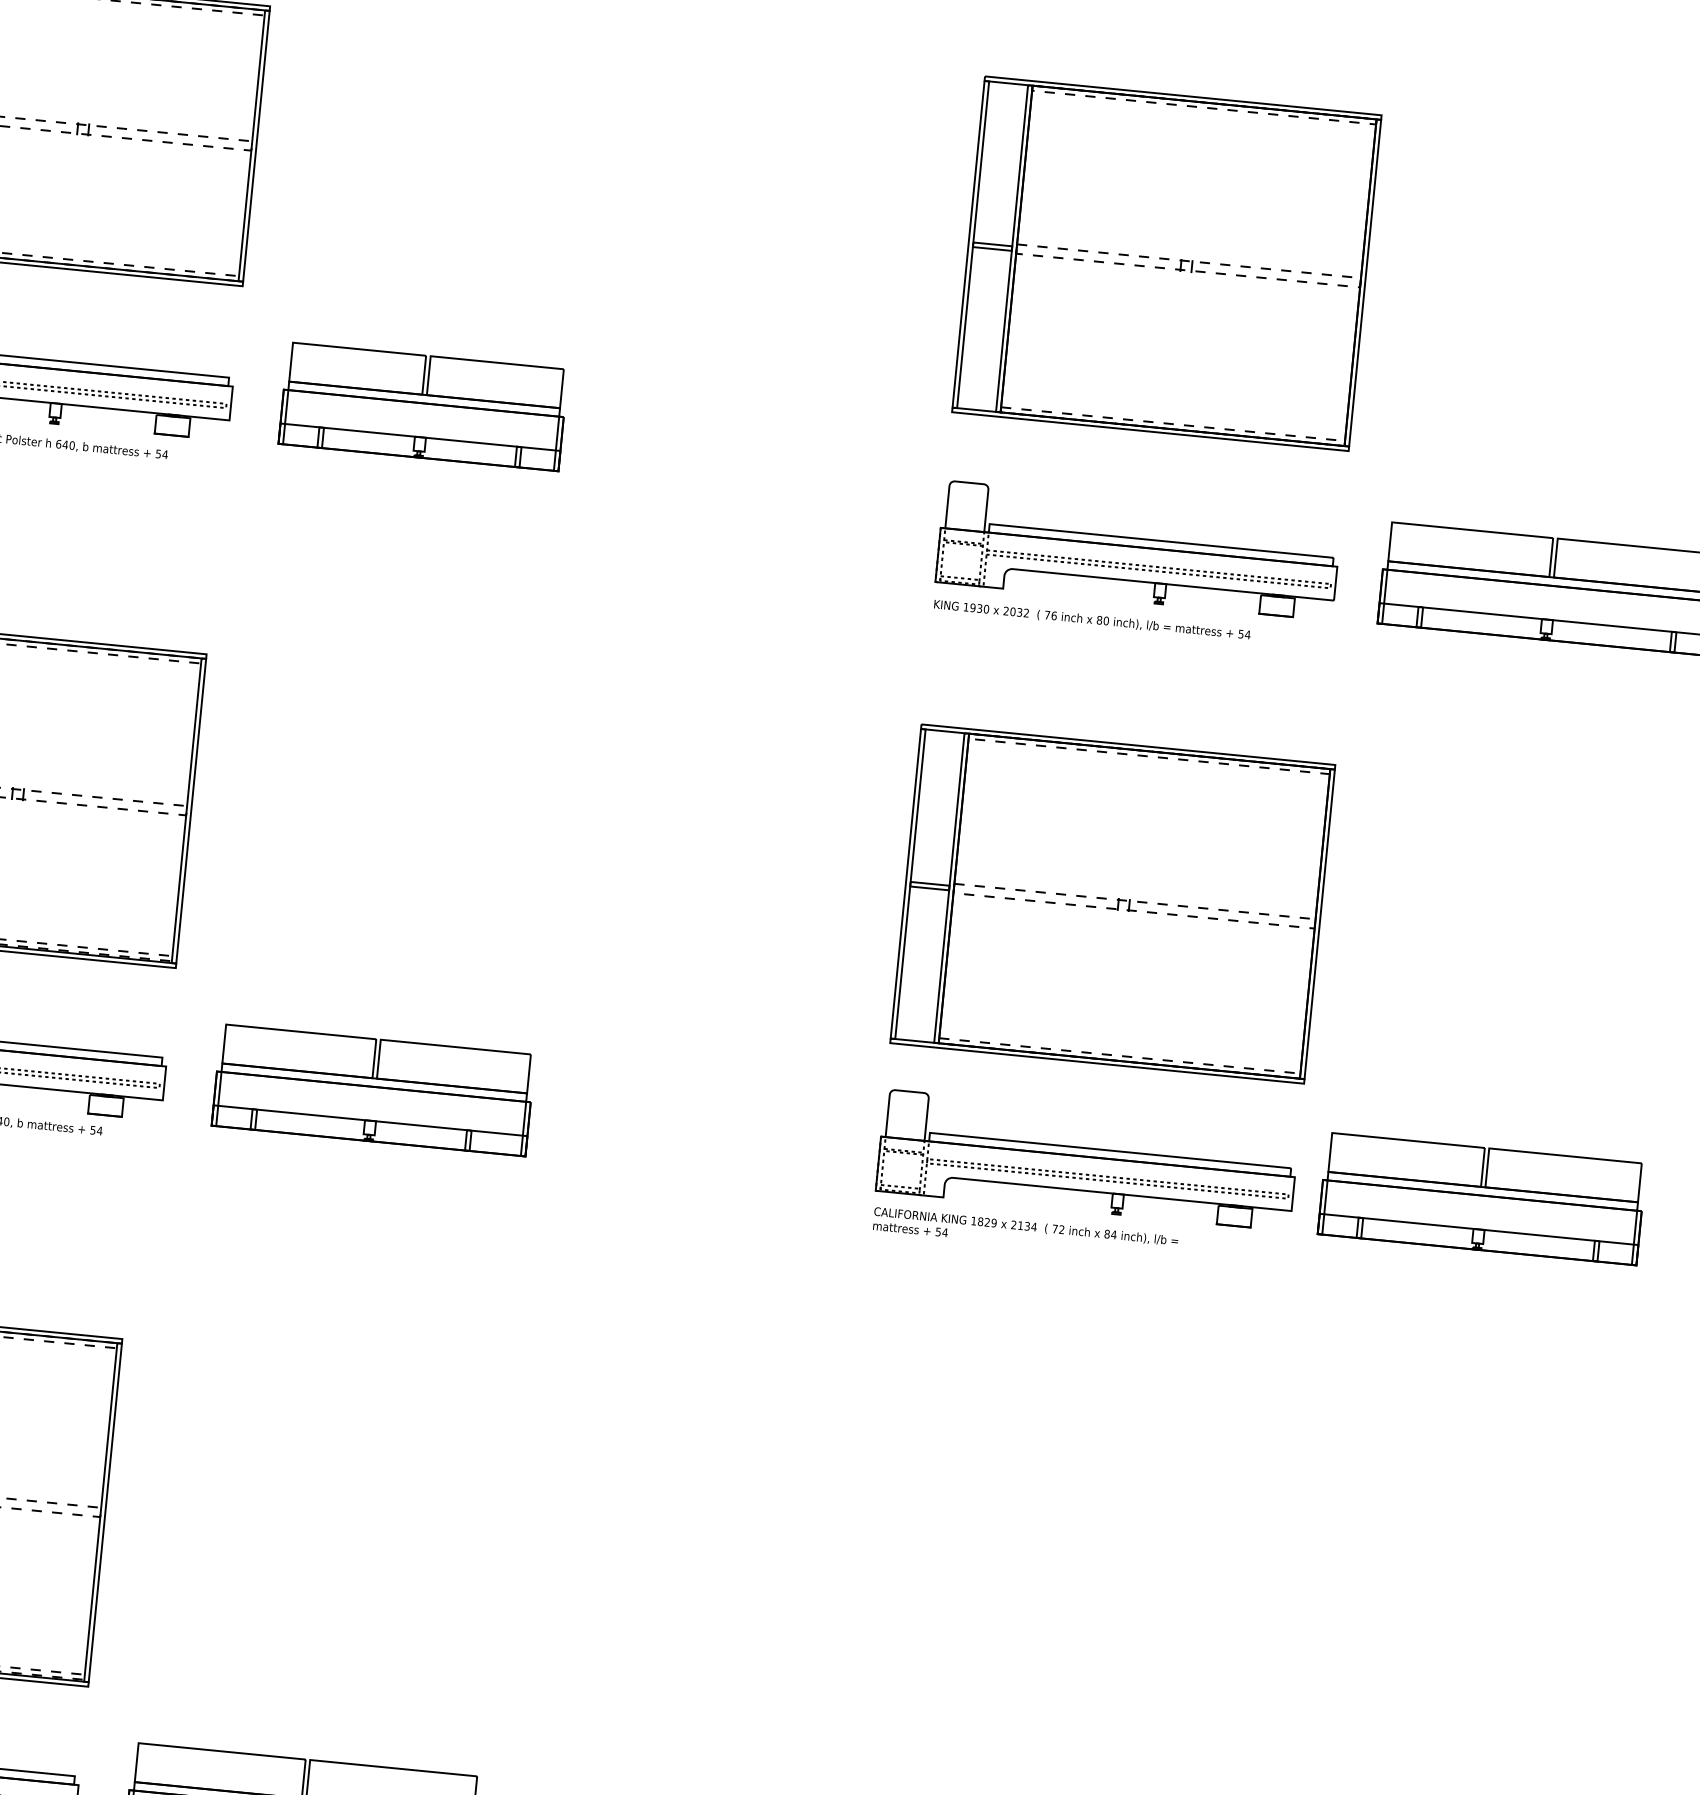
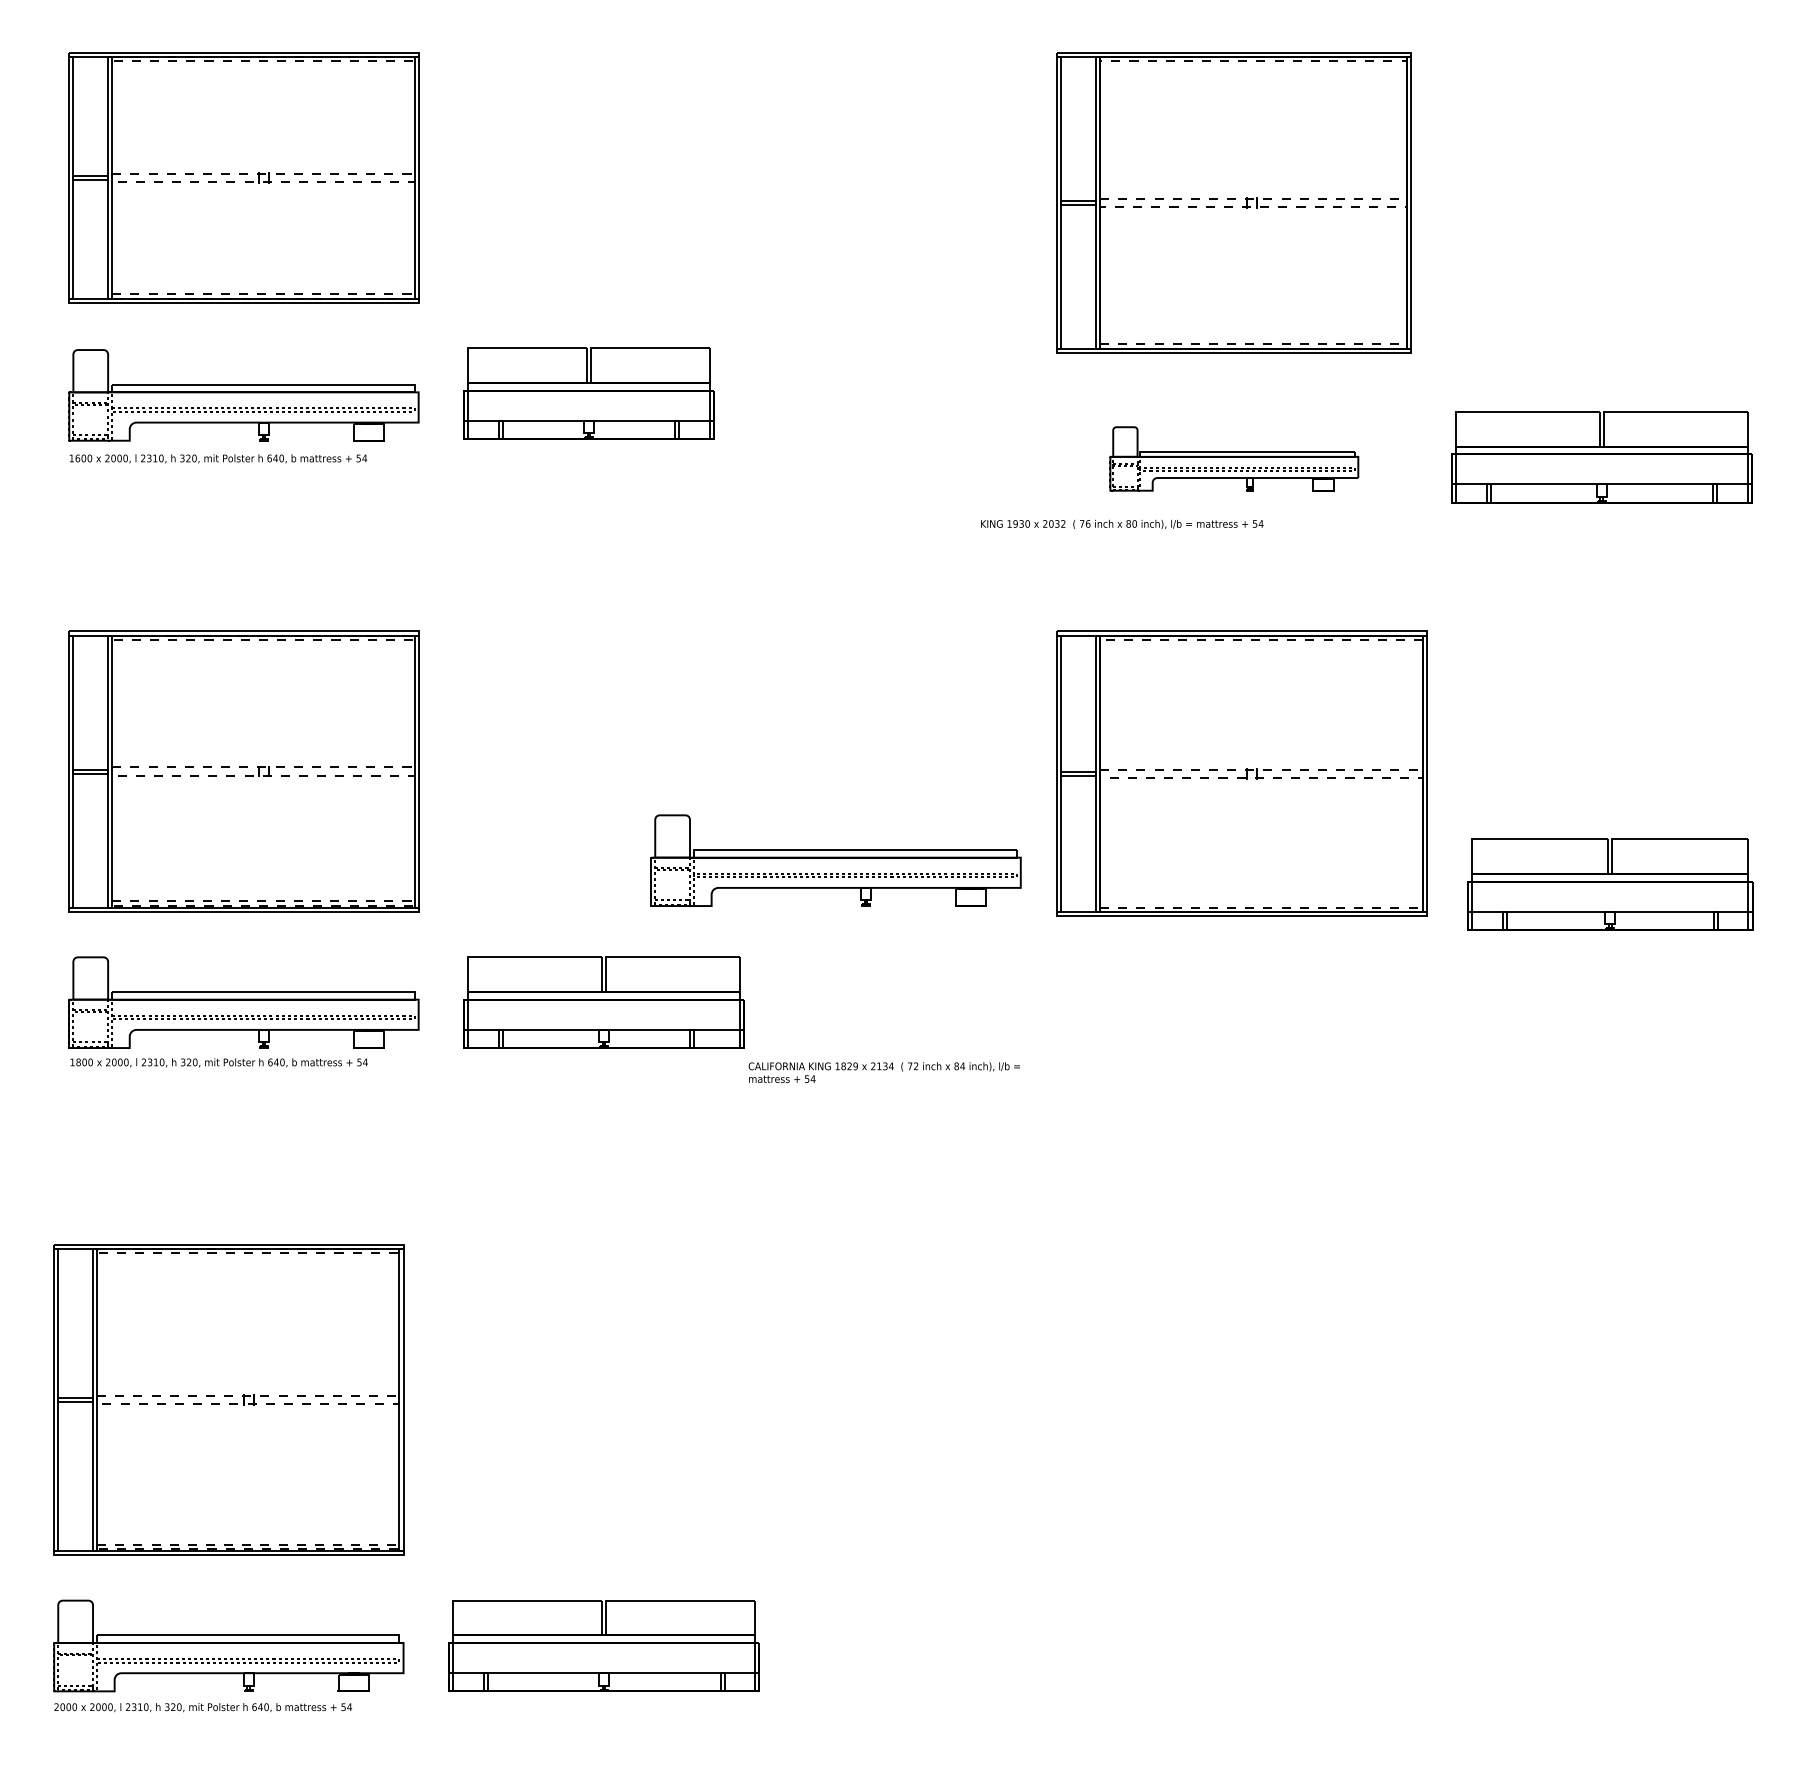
part: (1139, 550) -> (1234, 458), size x0.7
text: (1092, 619) -> (1122, 523), moved
part: (1087, 1160) -> (835, 860), moved
part: (1482, 1198) -> (1610, 884), moved
text: (1024, 1233) -> (883, 1072), moved

